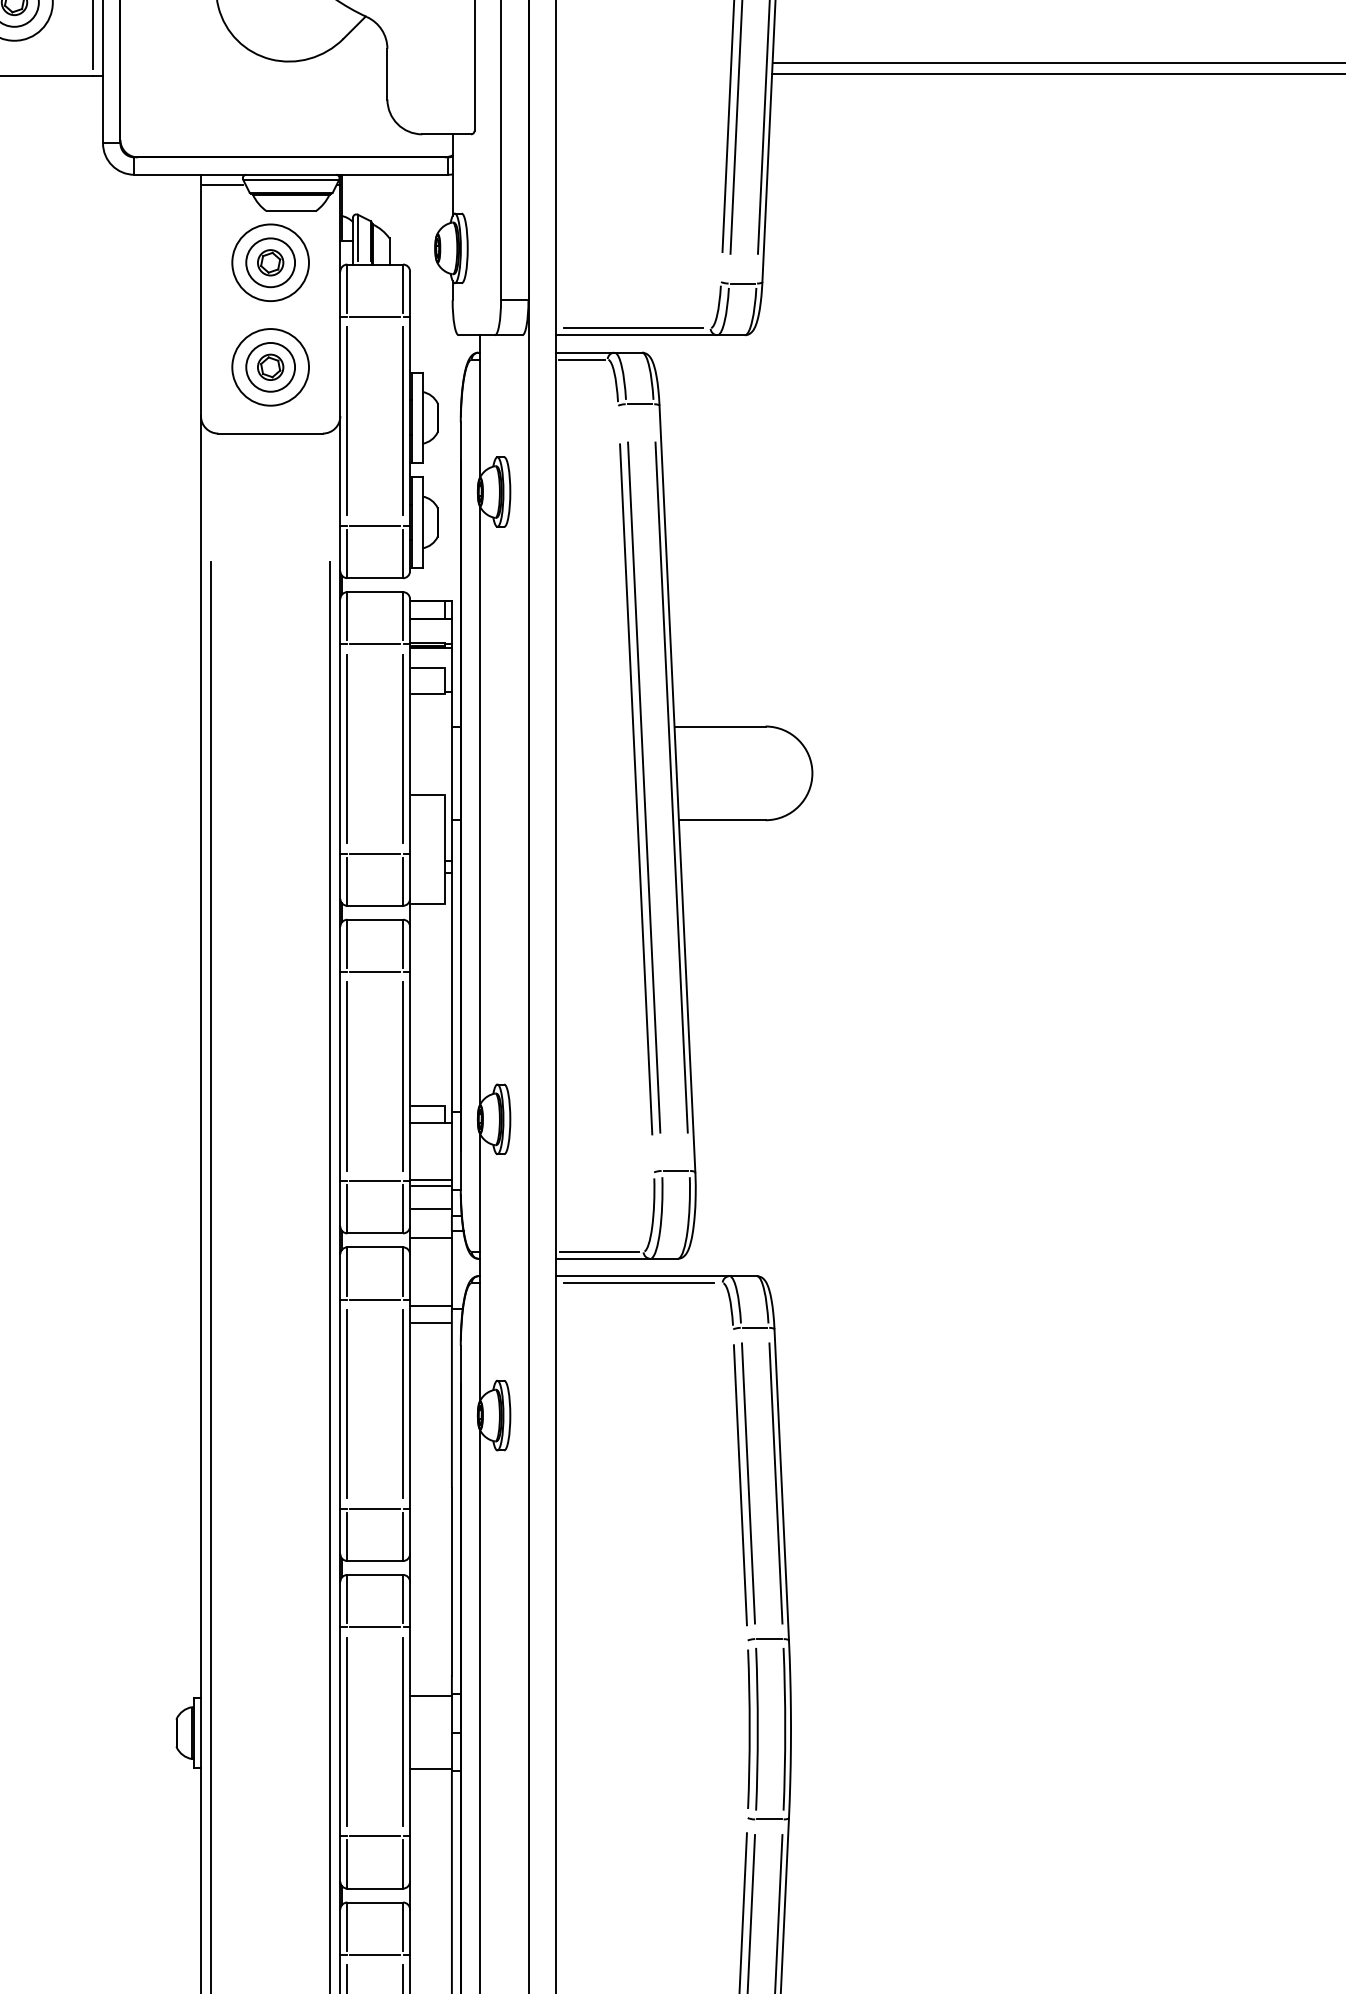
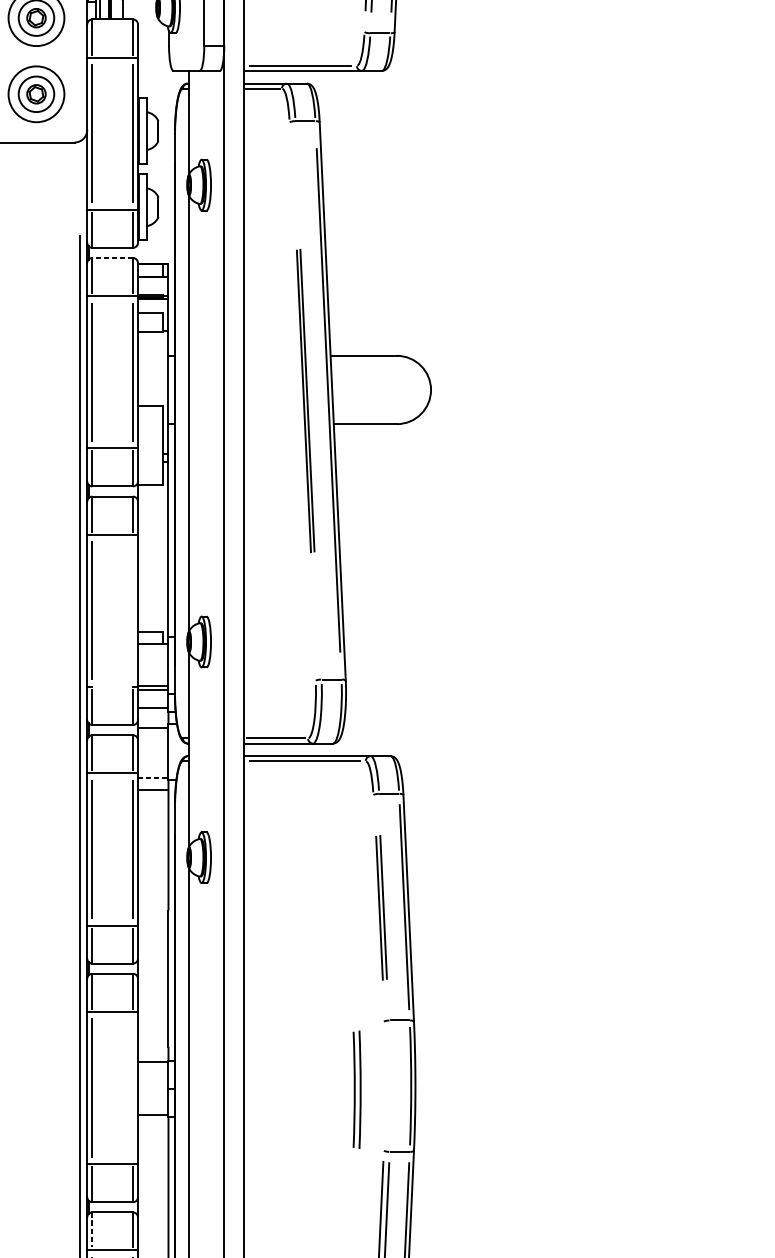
line: (375, 592) -> (112, 258), solid -> dashed
part: (640, 788) -> (305, 401), size x0.6
line: (403, 1076) -> (133, 610), removed
line: (375, 1181) -> (112, 687), removed
line: (430, 1306) -> (152, 778), solid -> dashed
part: (744, 1484) -> (381, 907), size x0.7
part: (752, 1729) -> (356, 1089), moved
line: (403, 1731) -> (133, 1087), removed
line: (347, 1927) -> (92, 1230), solid -> dashed

